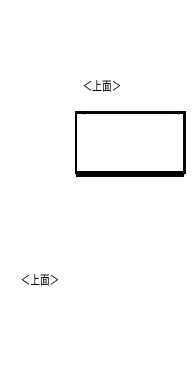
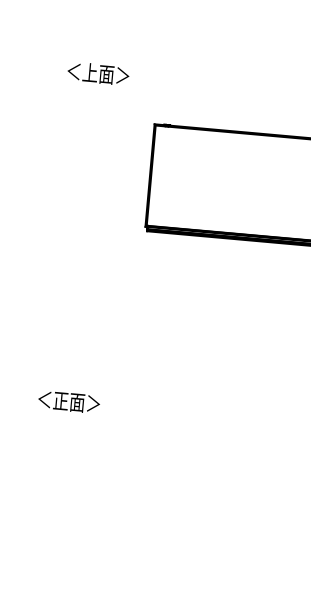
text: (101, 85) -> (97, 73), moved
text: (34, 278) -> (60, 398), ＜上面＞ -> ＜正面＞

